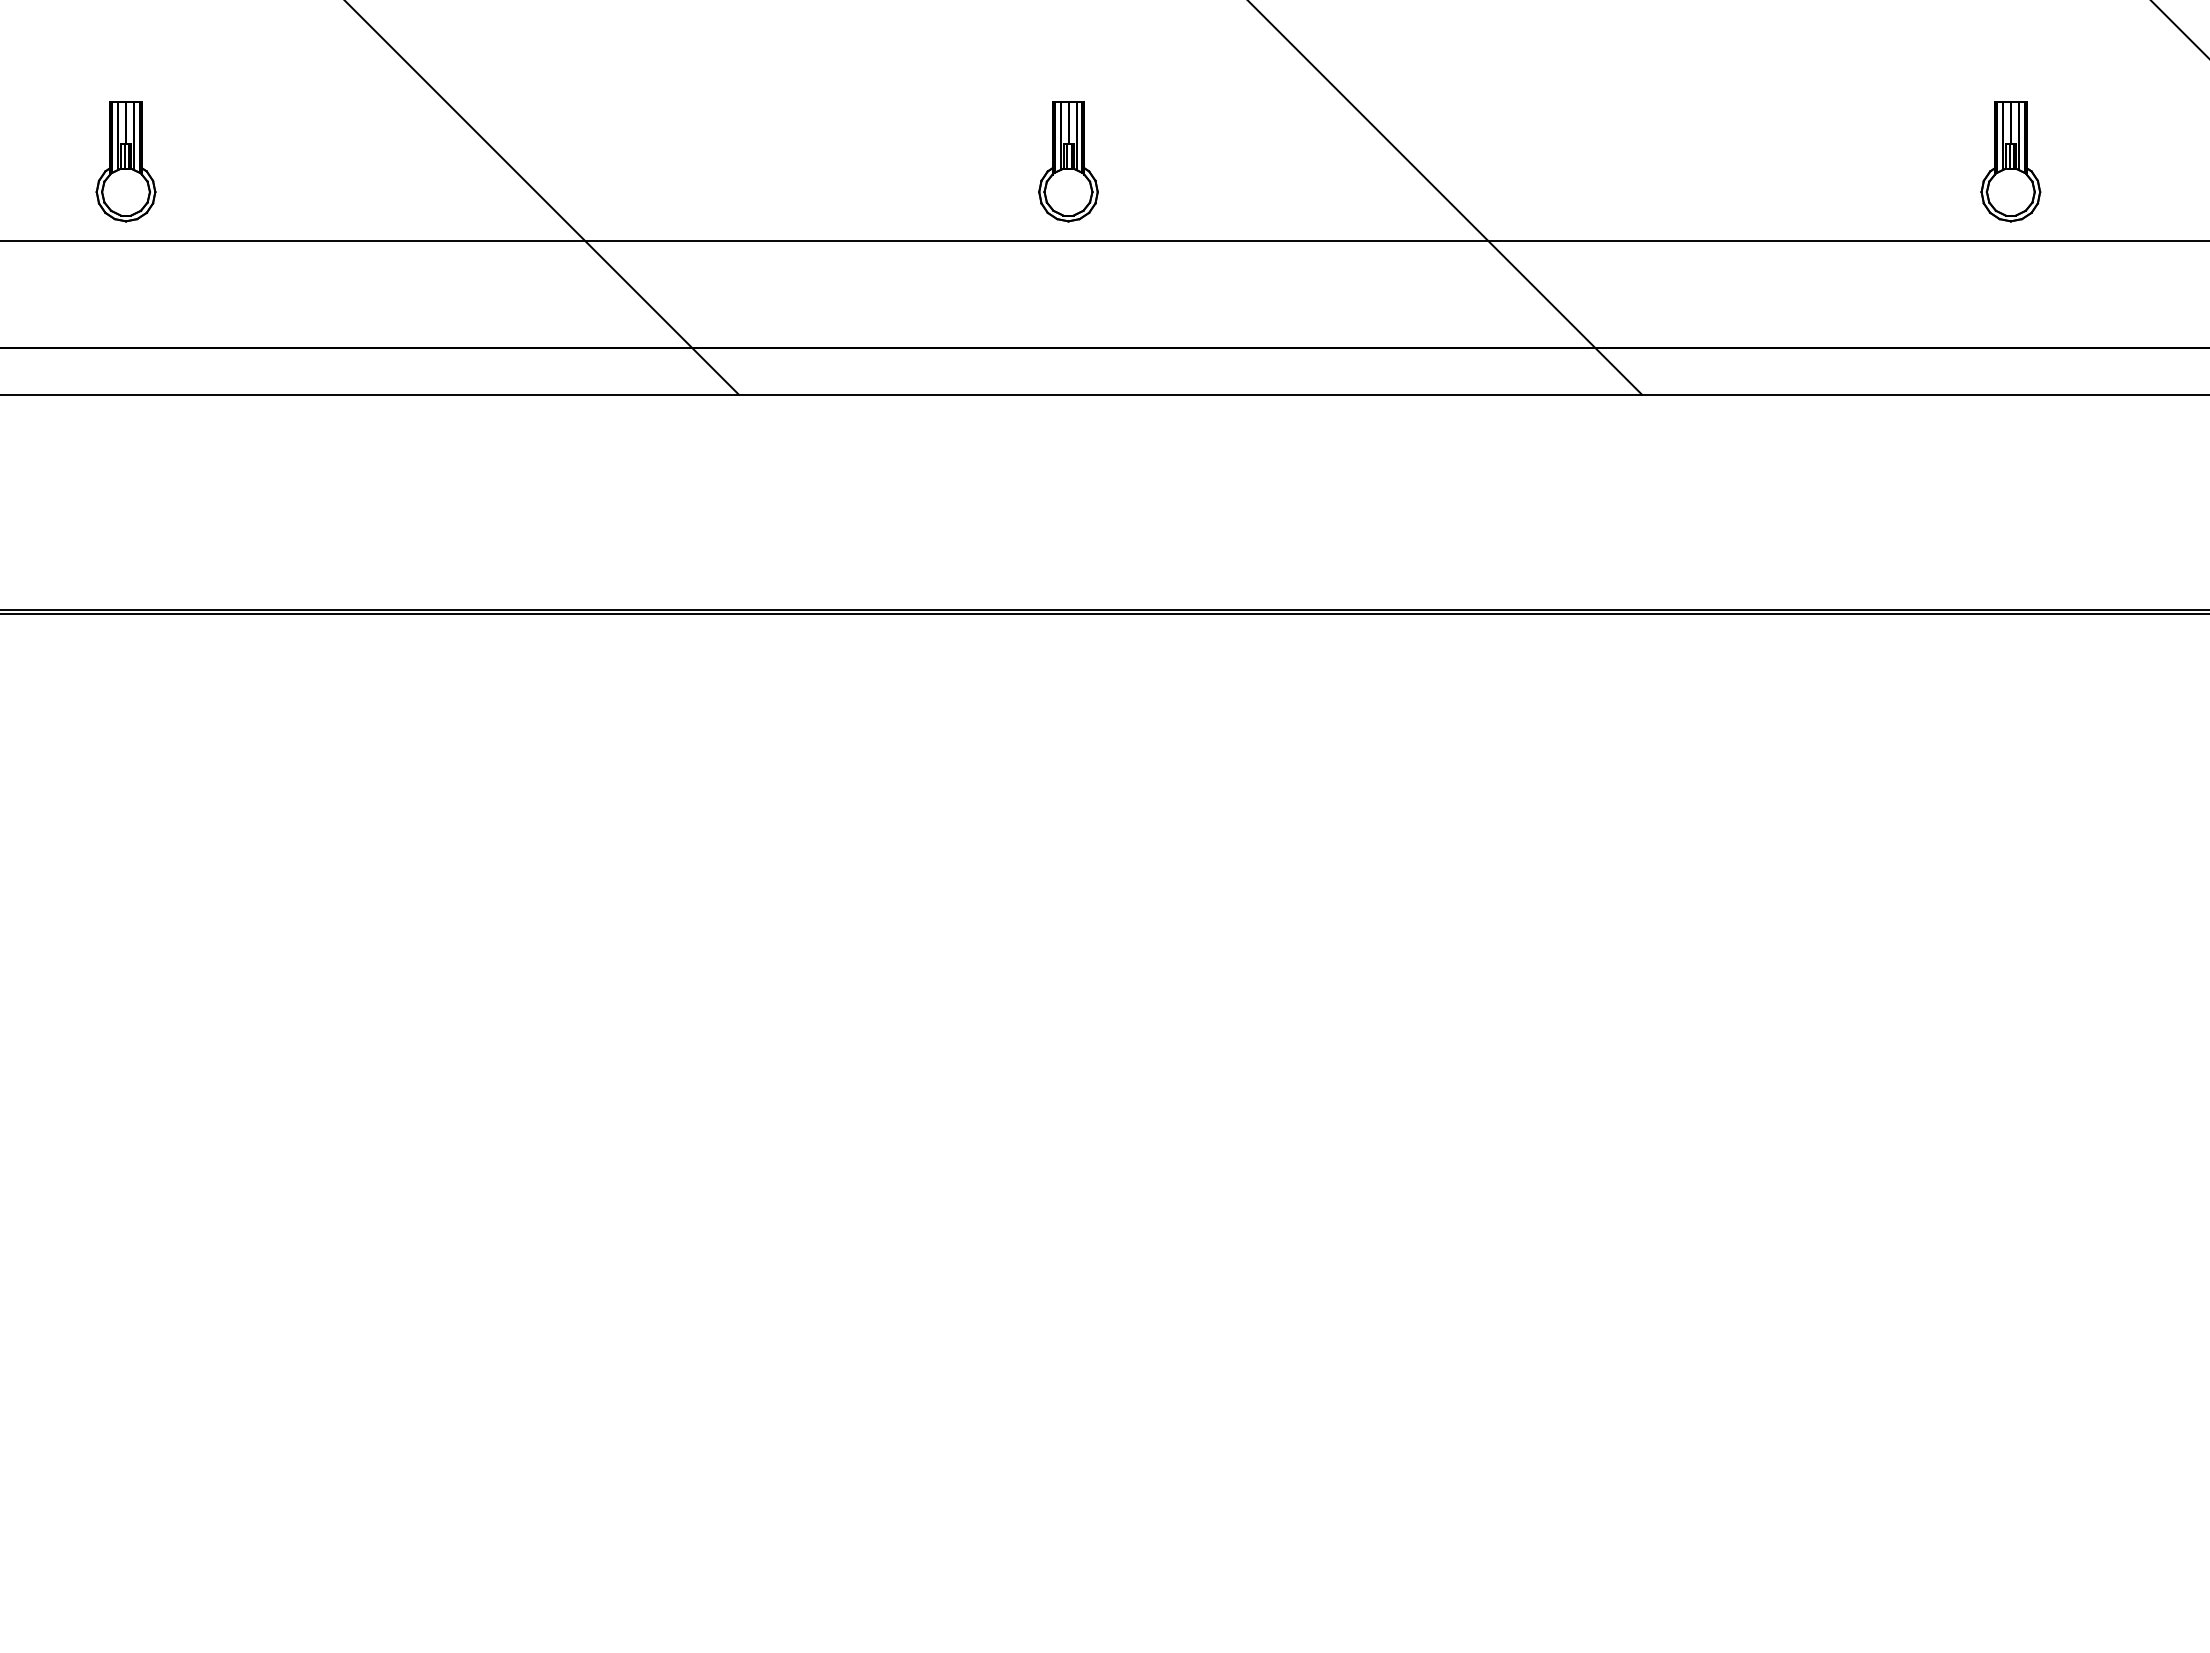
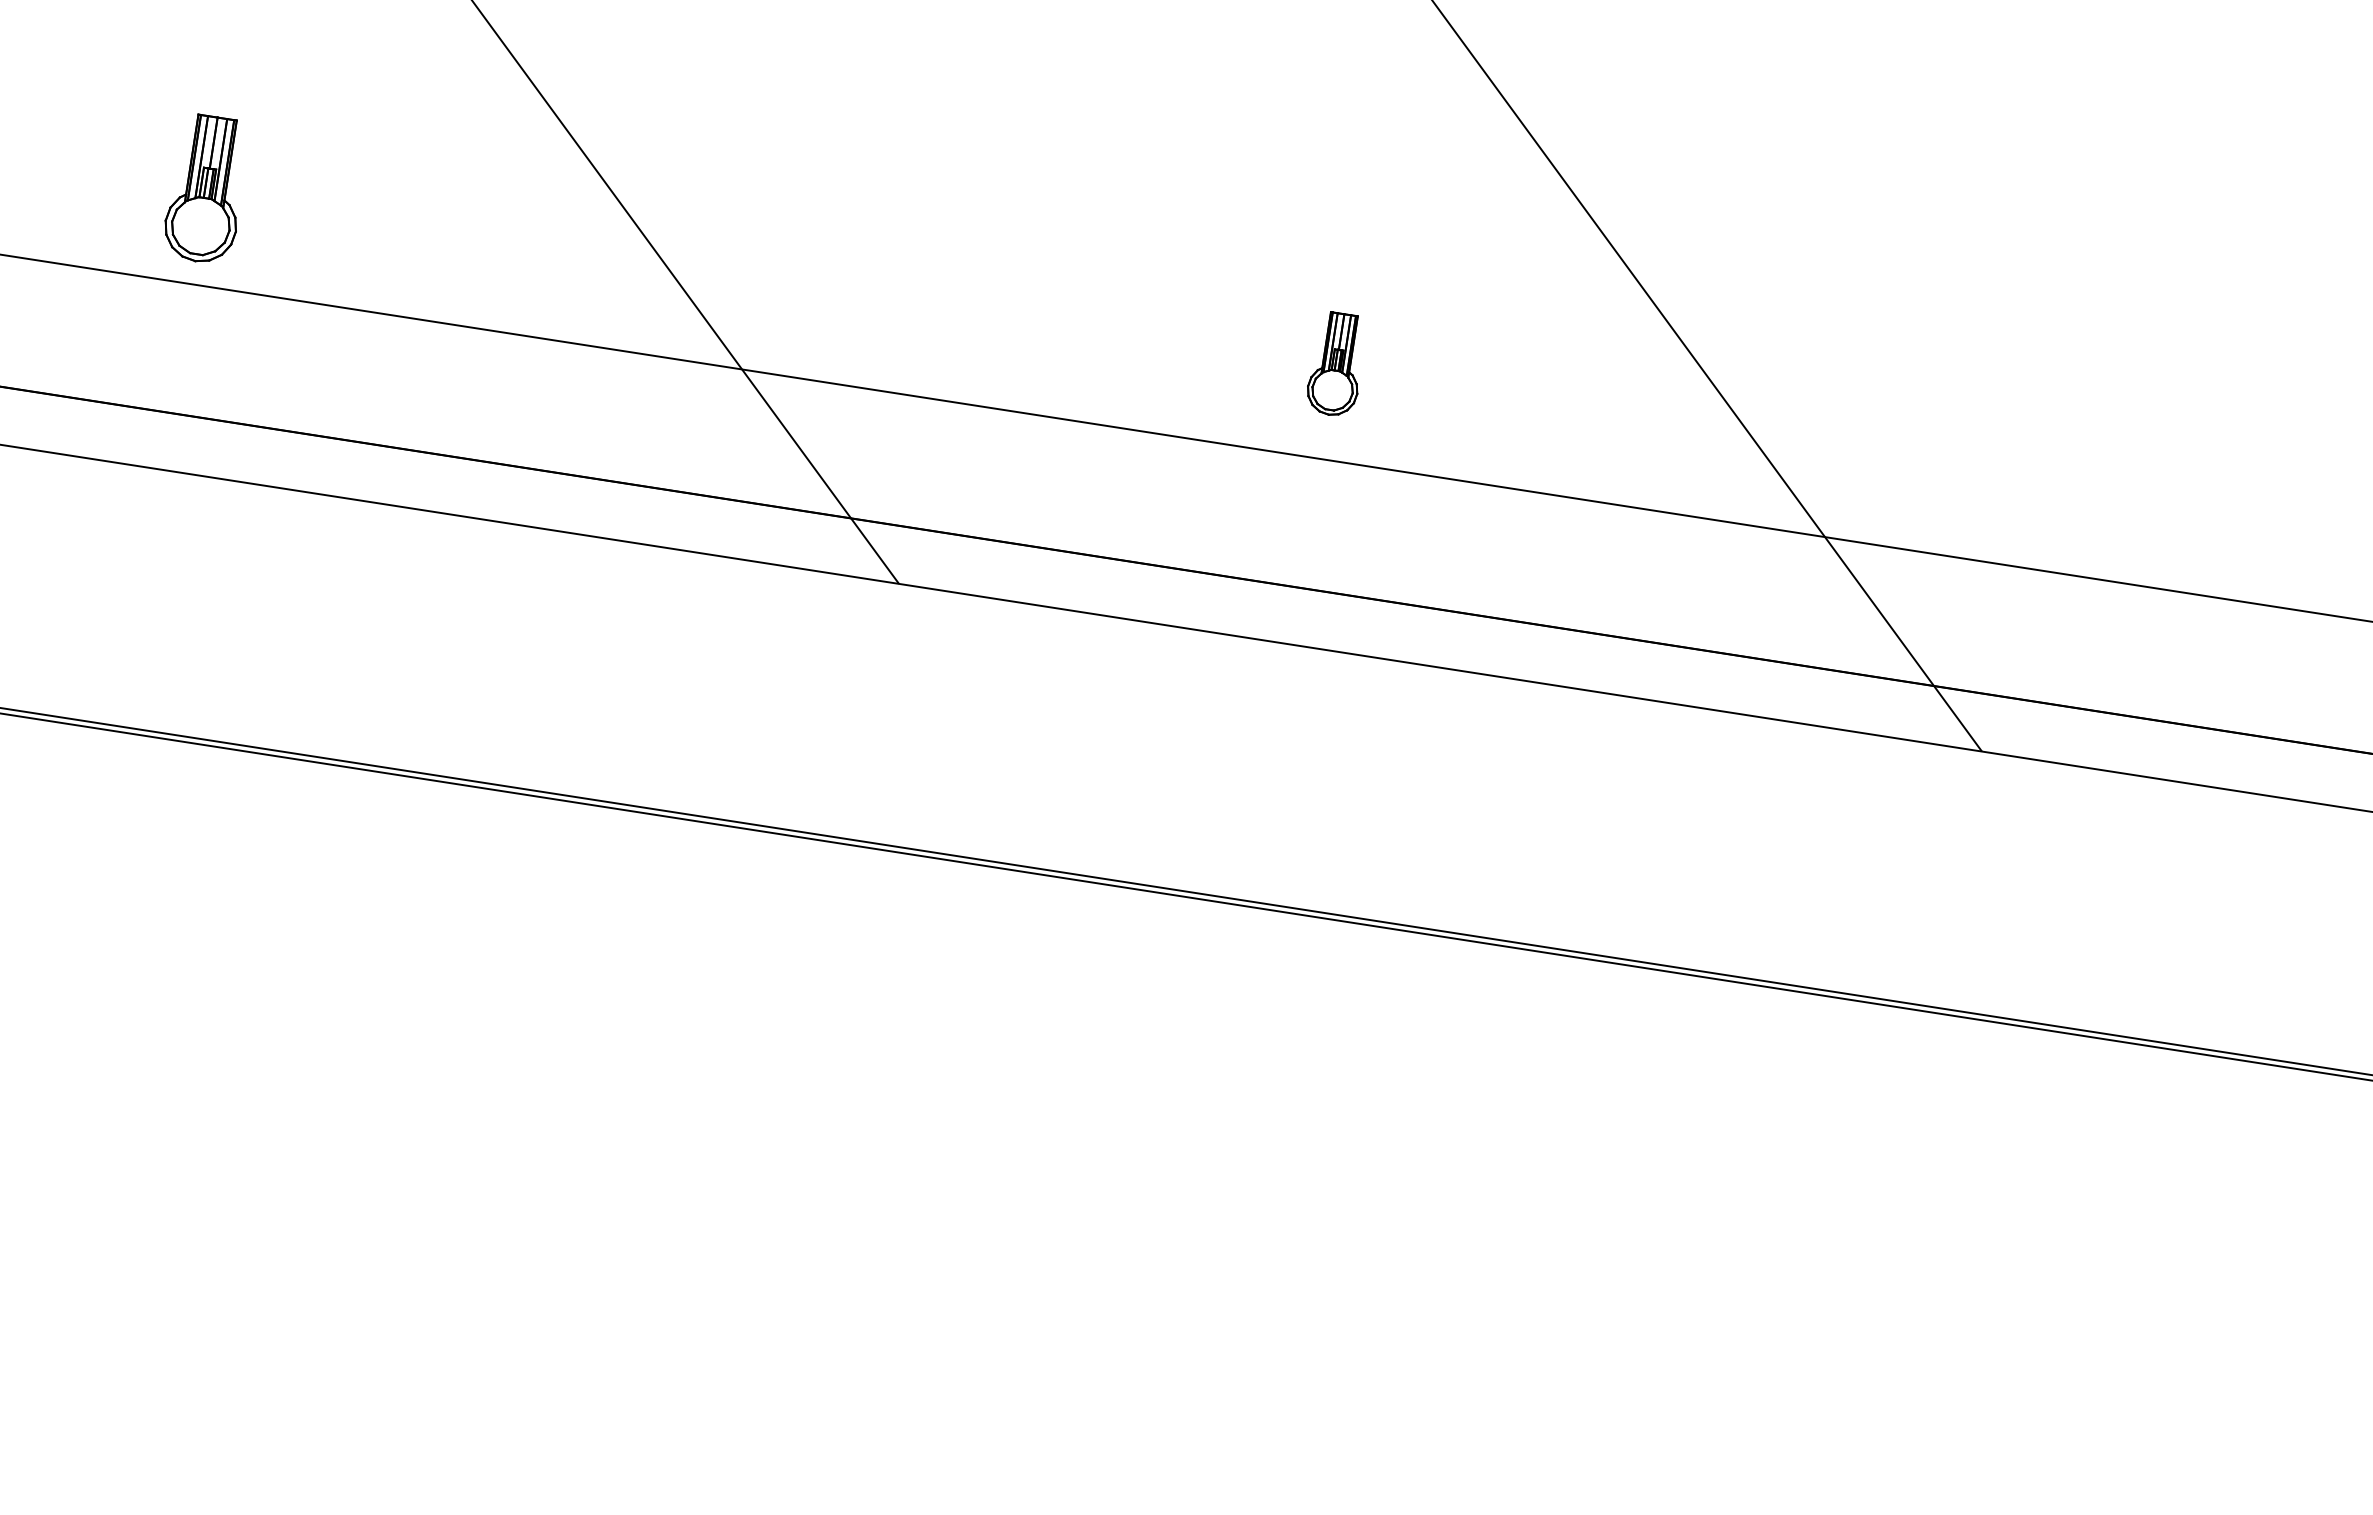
part: (1068, 161) -> (1336, 364), size x0.7

